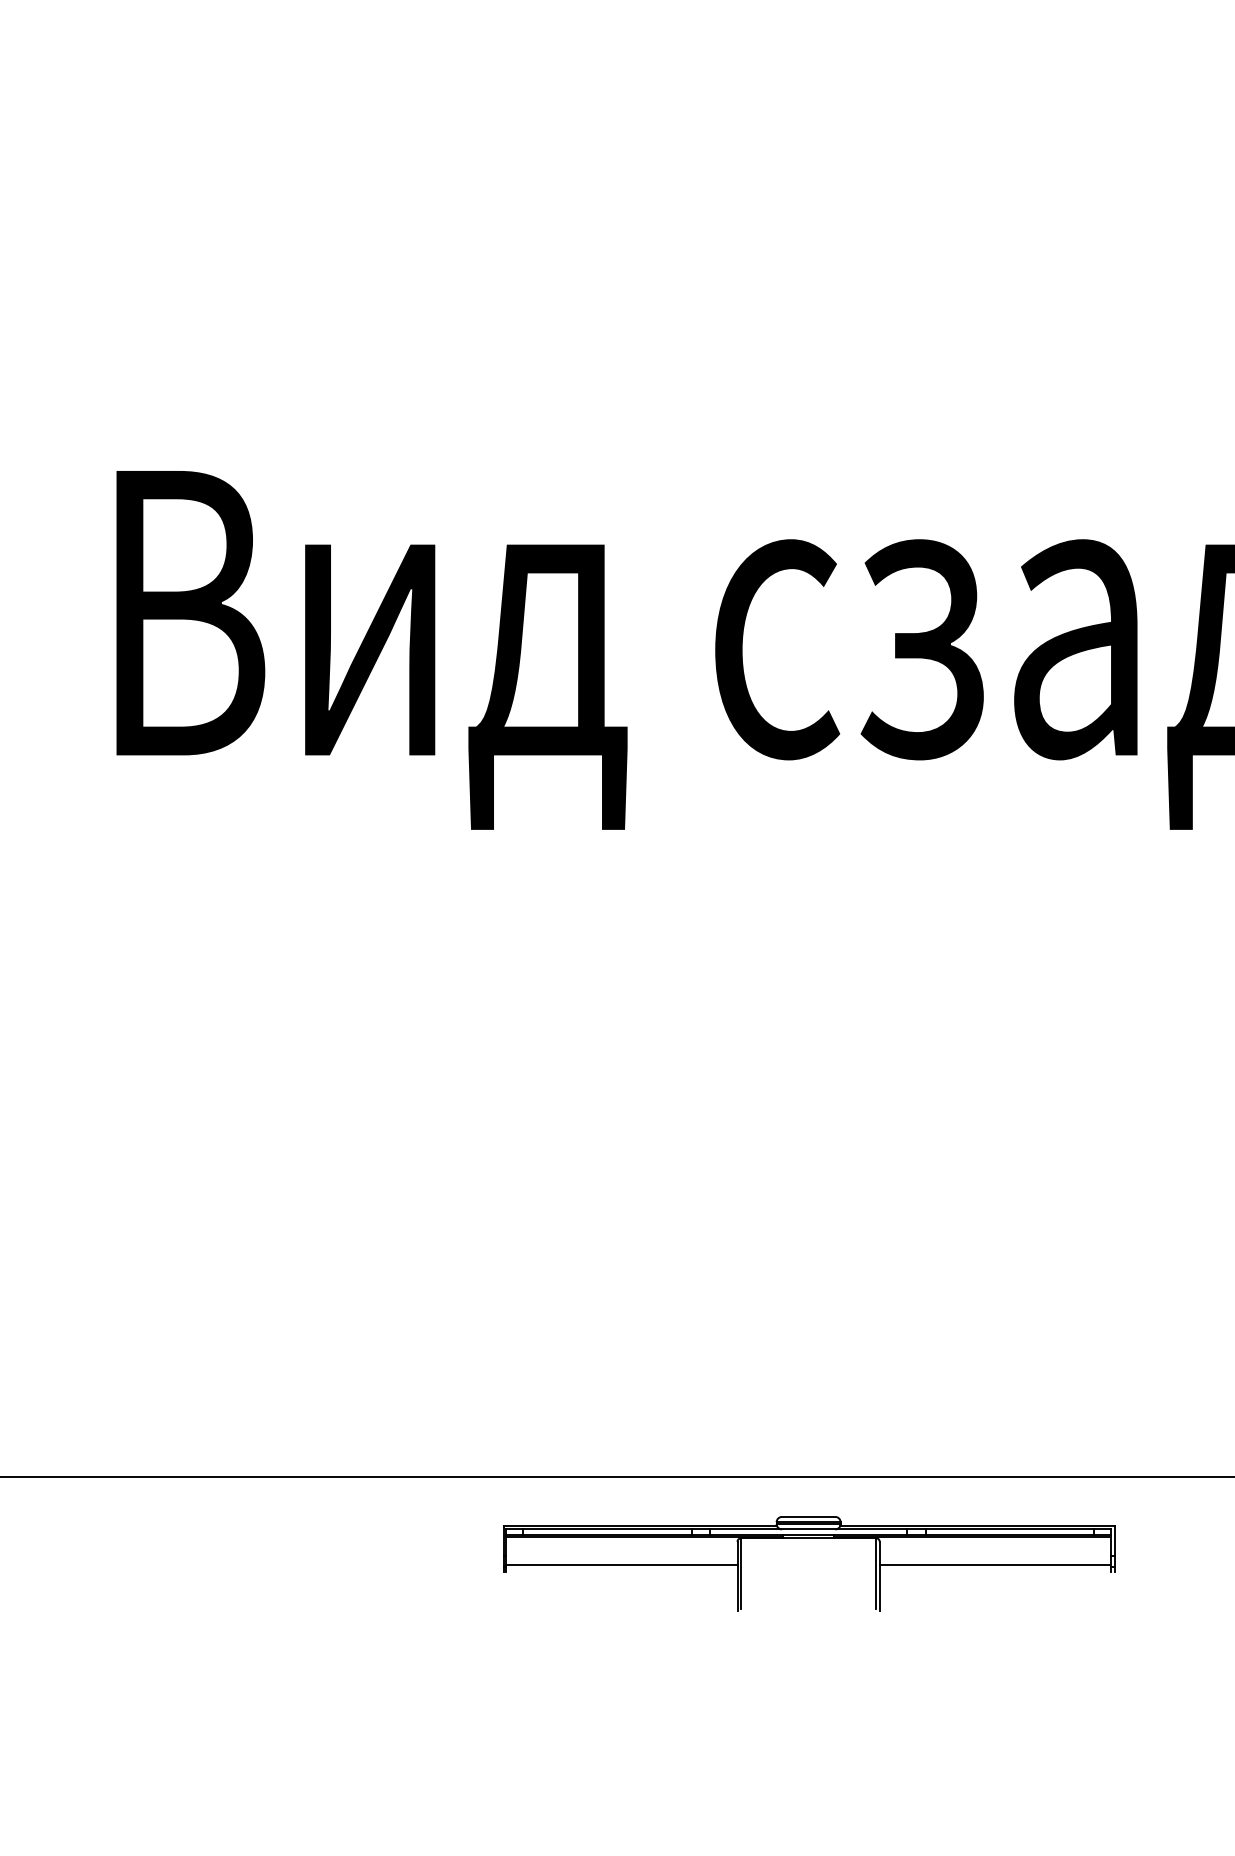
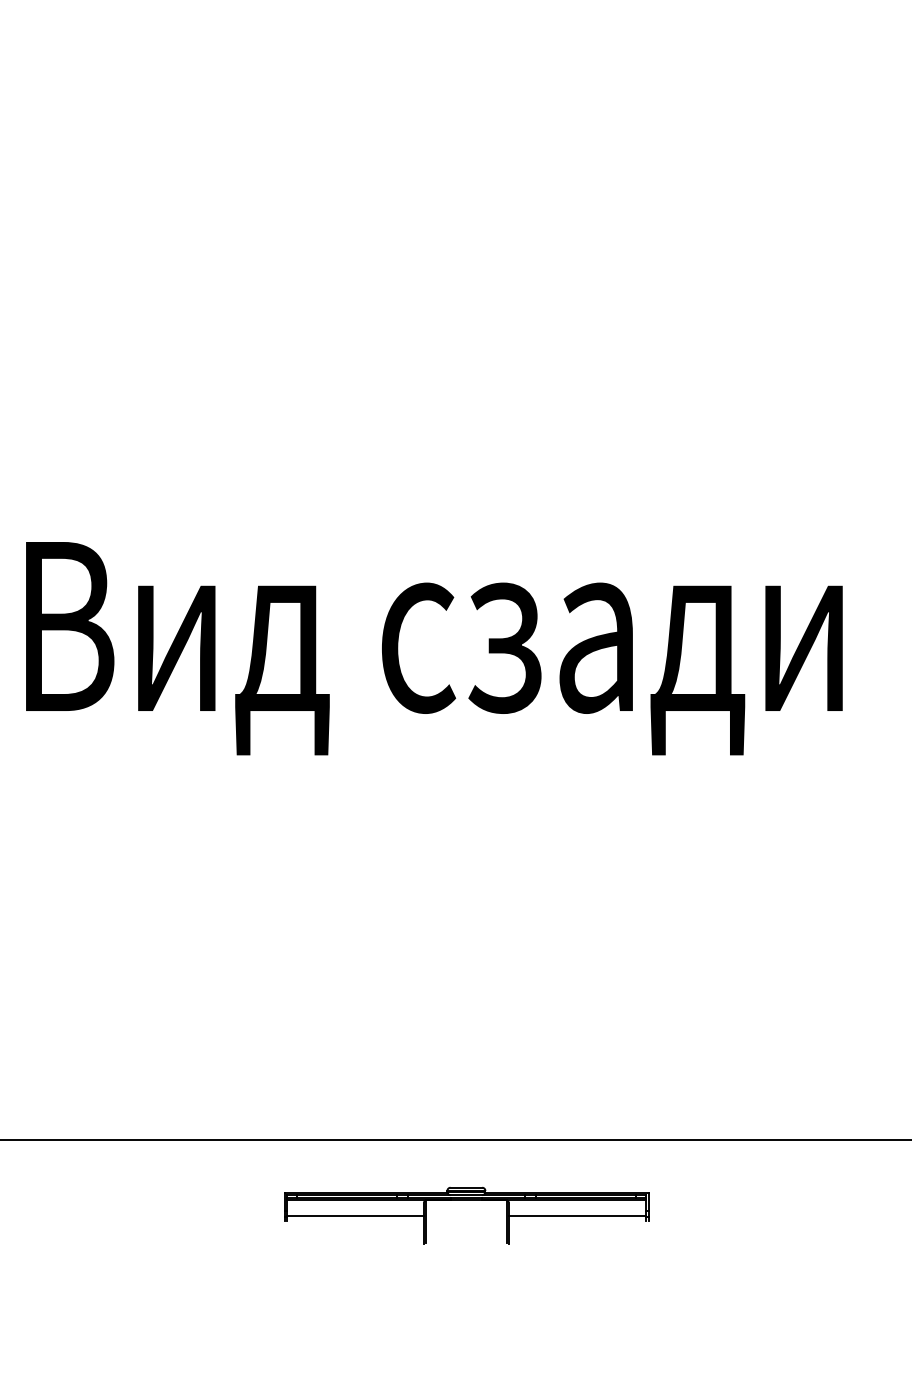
part: (808, 1538) -> (466, 1200), moved

